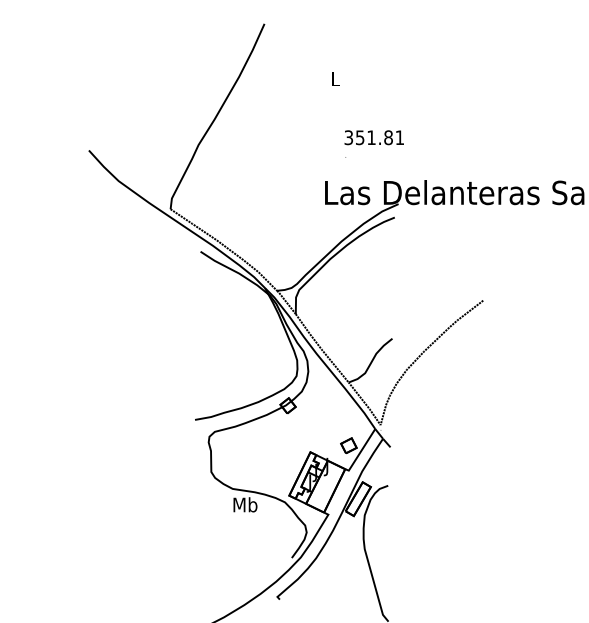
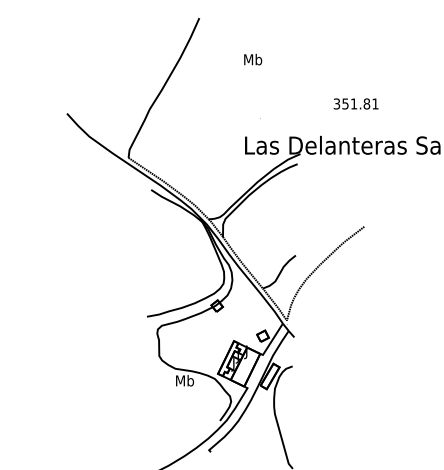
text: (336, 78) -> (253, 59), L -> Mb
text: (373, 137) -> (355, 103), moved

